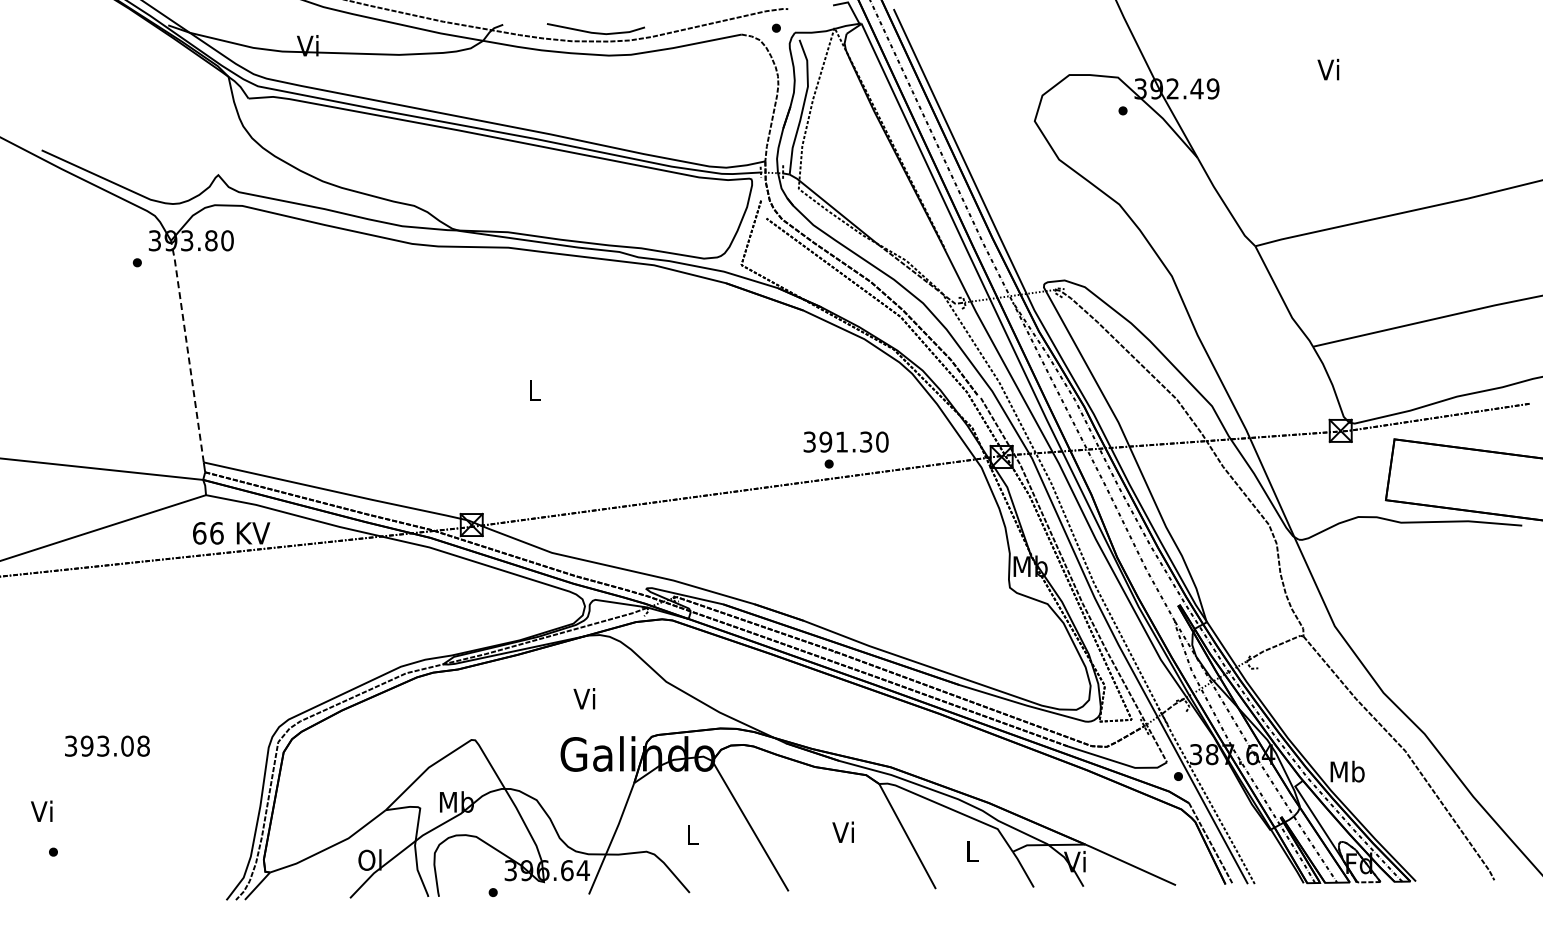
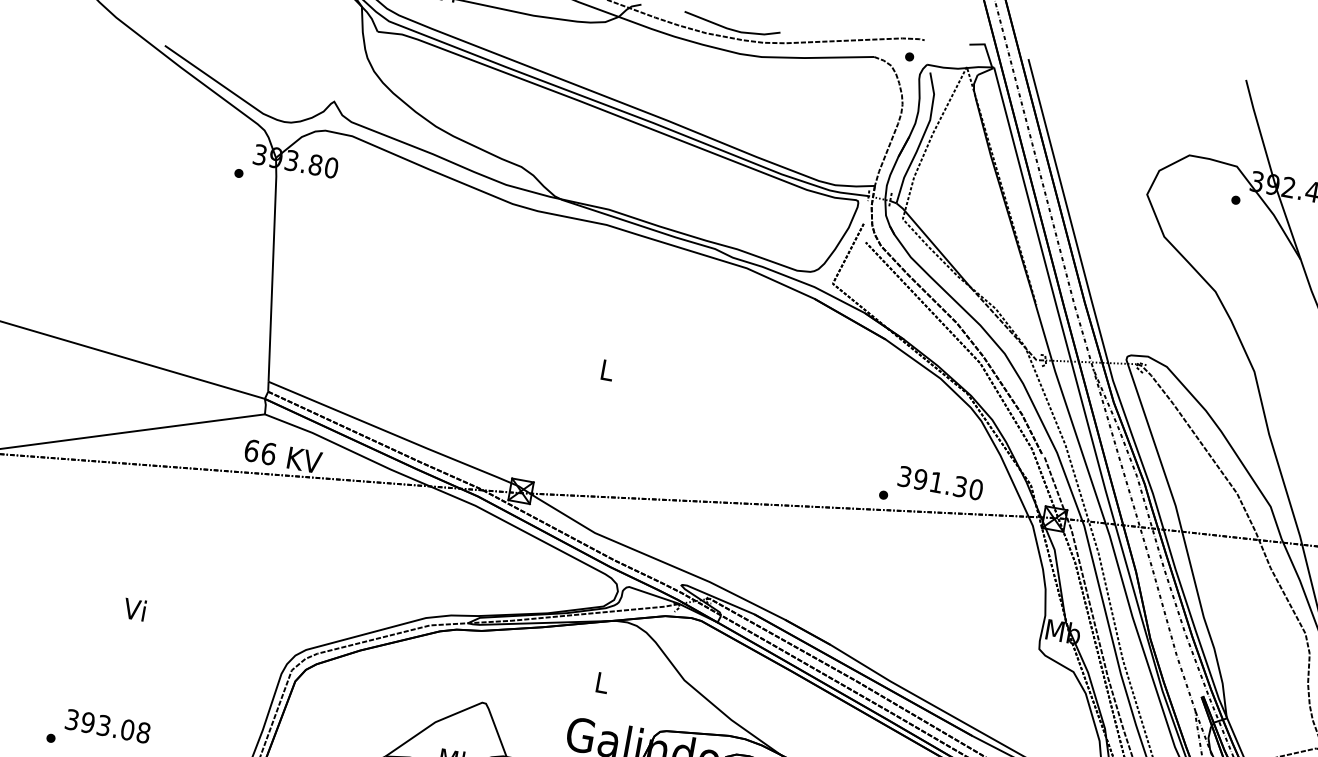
line: (187, 350) -> (272, 268), dashed -> solid
text: (845, 441) -> (940, 482), moved
text: (584, 698) -> (600, 682), Vi -> L
text: (107, 745) -> (108, 725), moved
text: (41, 810) -> (134, 608), moved

